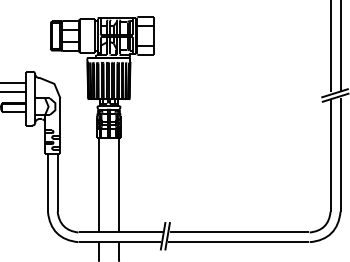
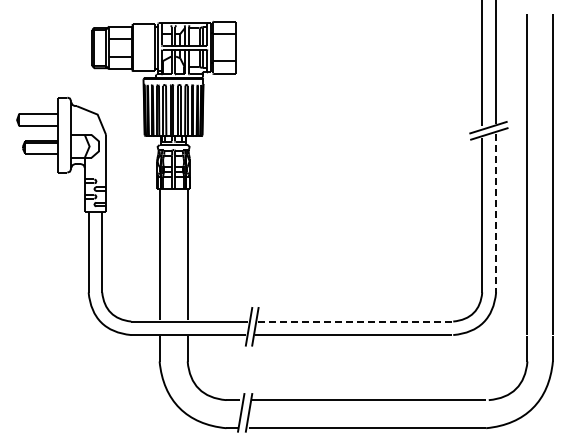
line: (340, 154) -> (496, 213), solid -> dashed
line: (239, 232) -> (355, 321), solid -> dashed

